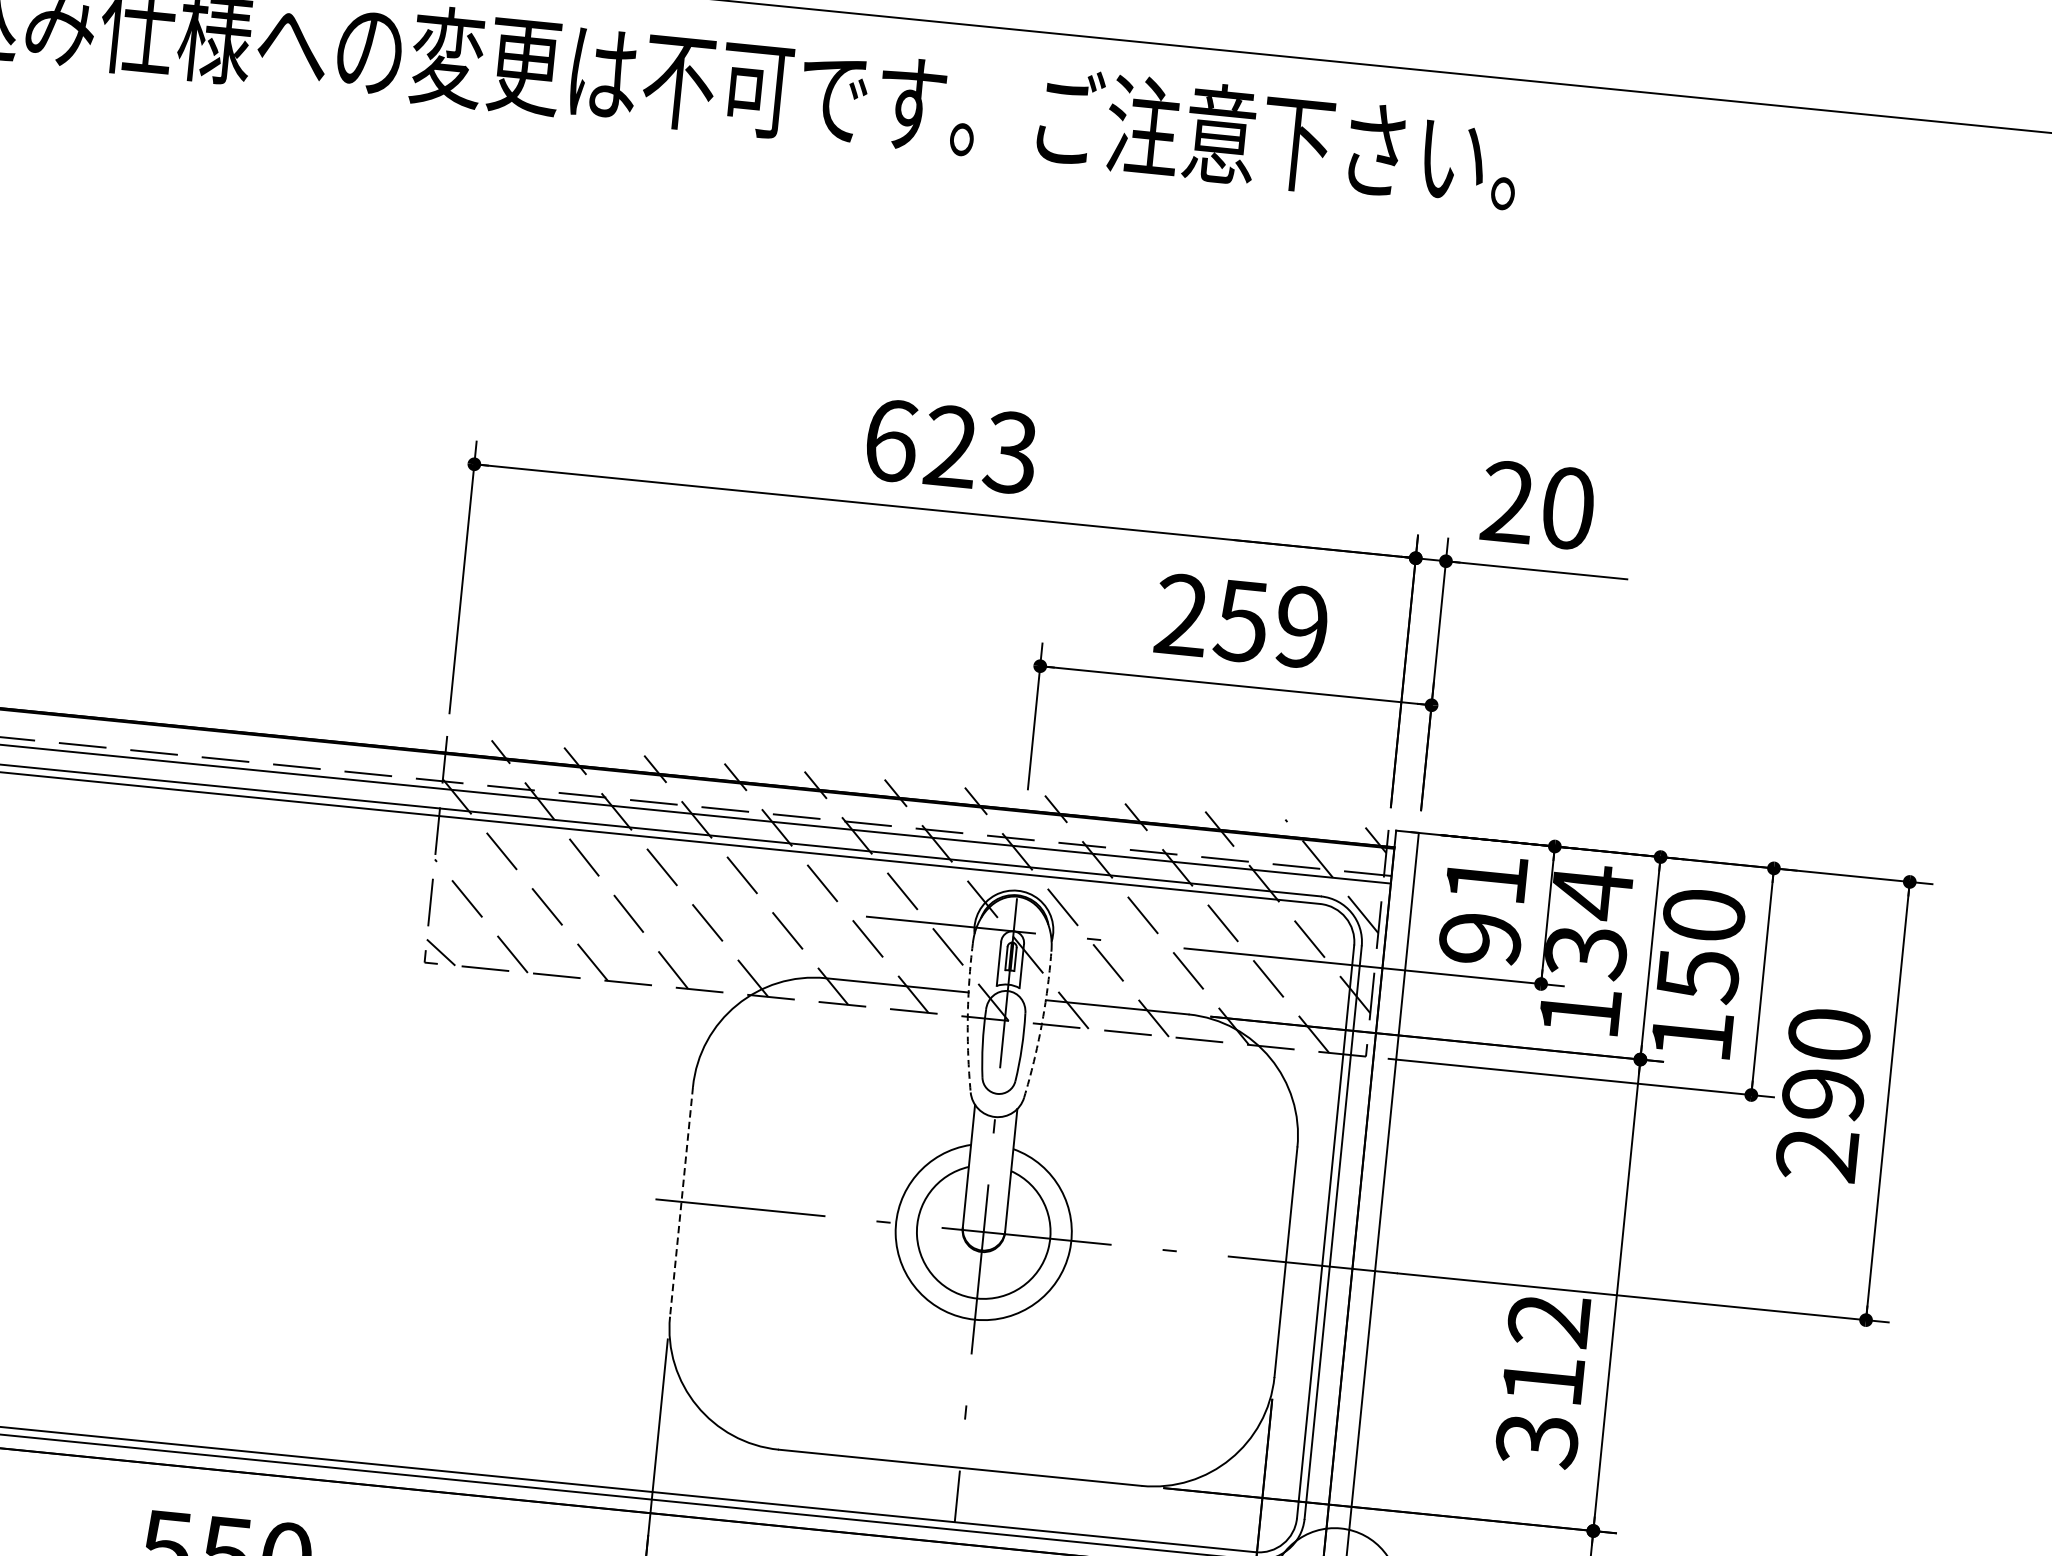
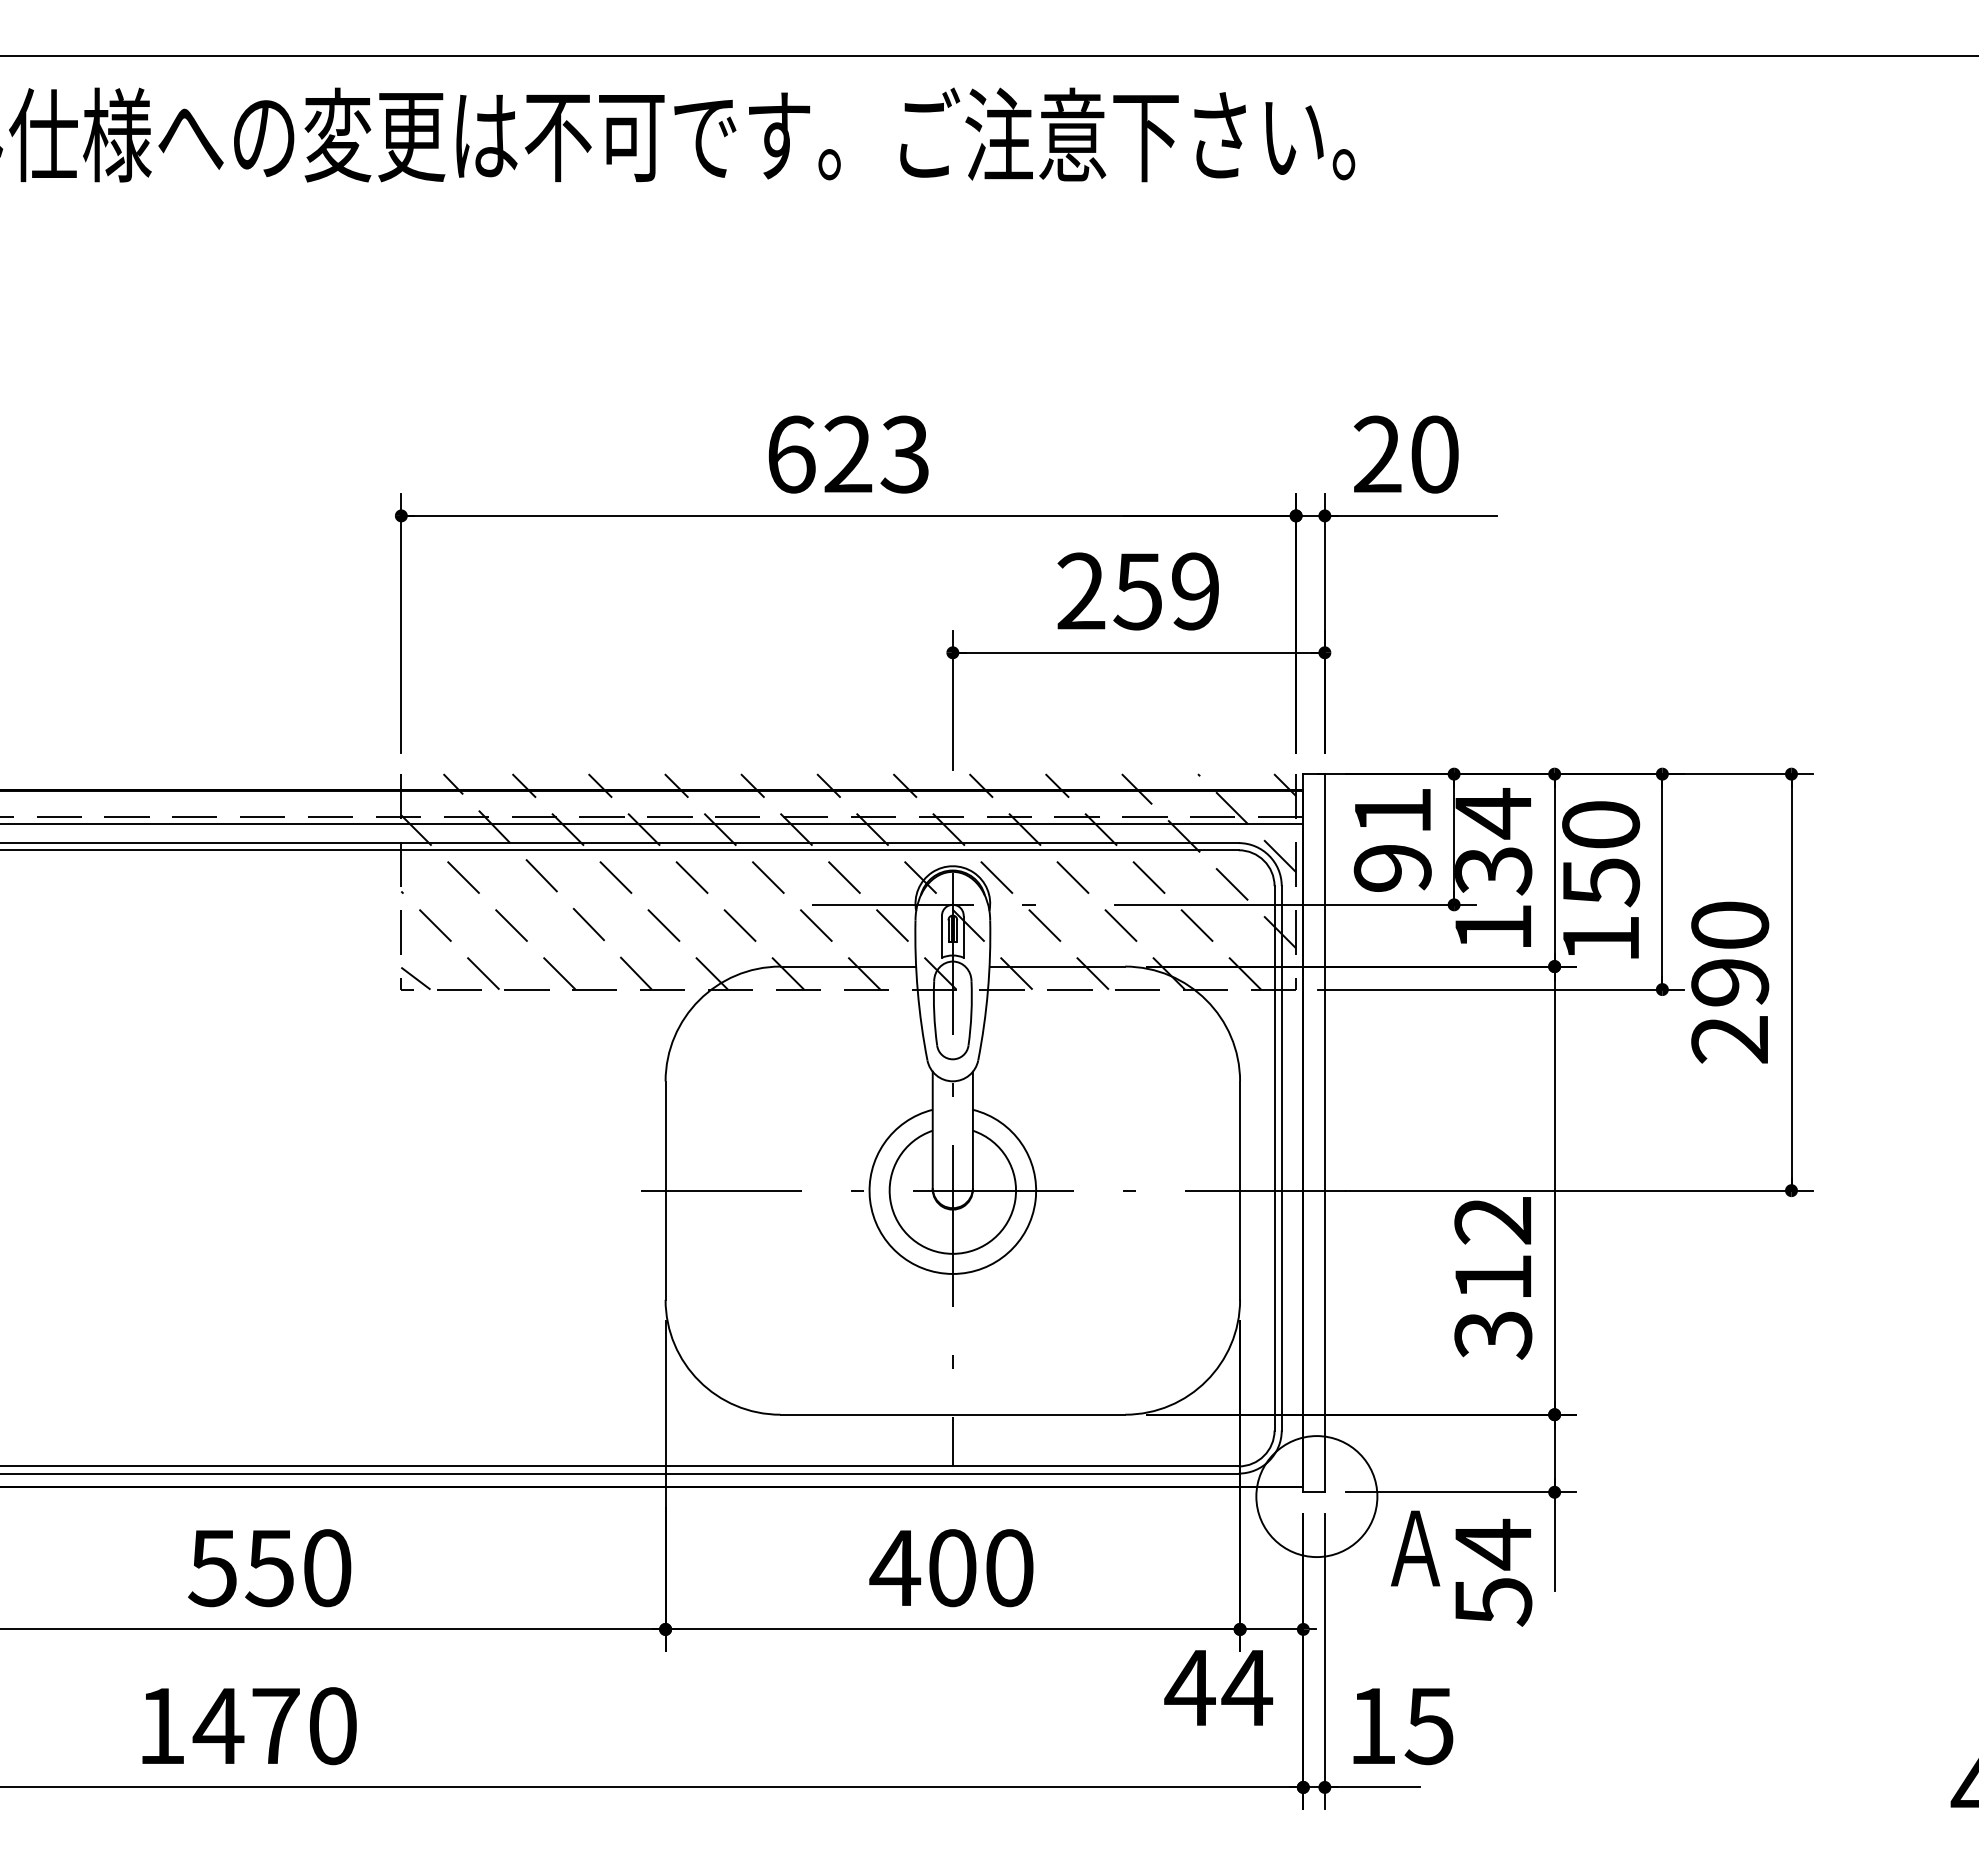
arc: (967, 1017) -> (917, 990), dashed -> solid
arc: (1041, 1025) -> (987, 990), dashed -> solid
line: (681, 1202) -> (665, 1191), dashed -> solid

